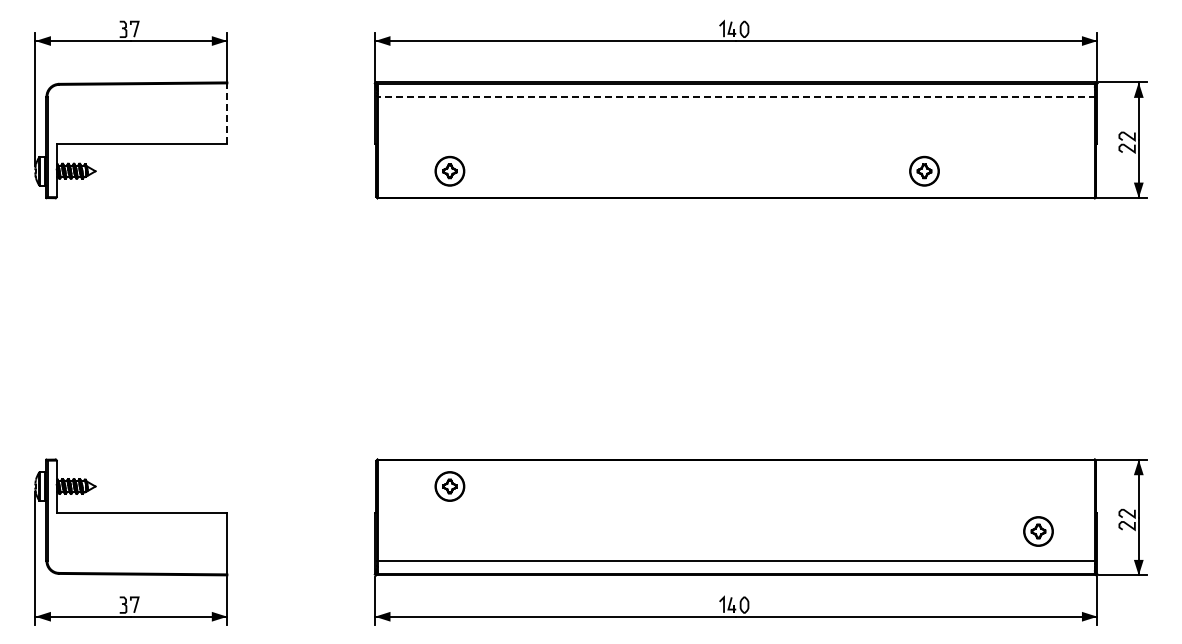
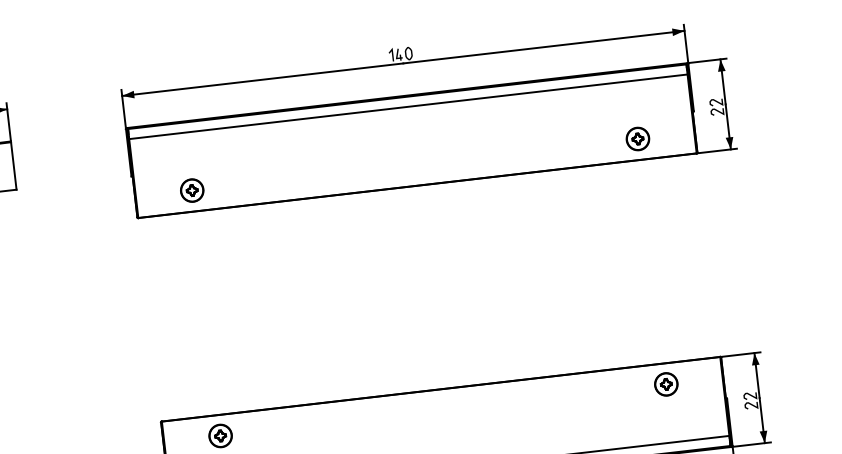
line: (736, 96) -> (408, 106), dashed -> solid
line: (227, 113) -> (13, 165), dashed -> solid
part: (924, 170) -> (637, 138), moved
part: (1038, 531) -> (666, 384), moved

